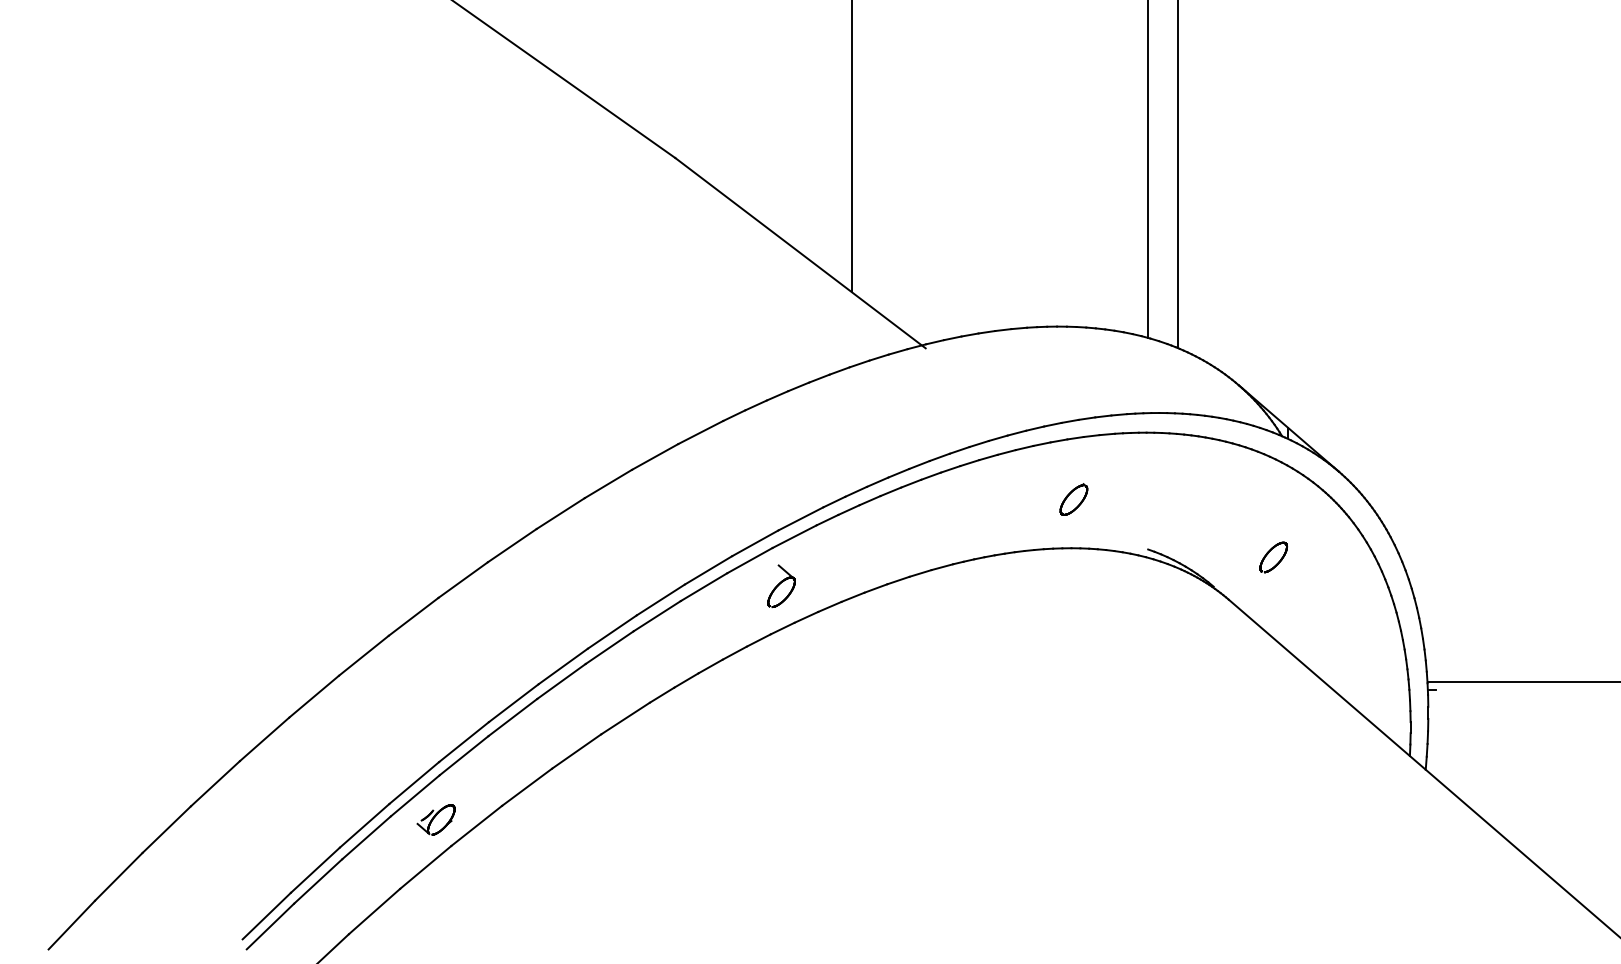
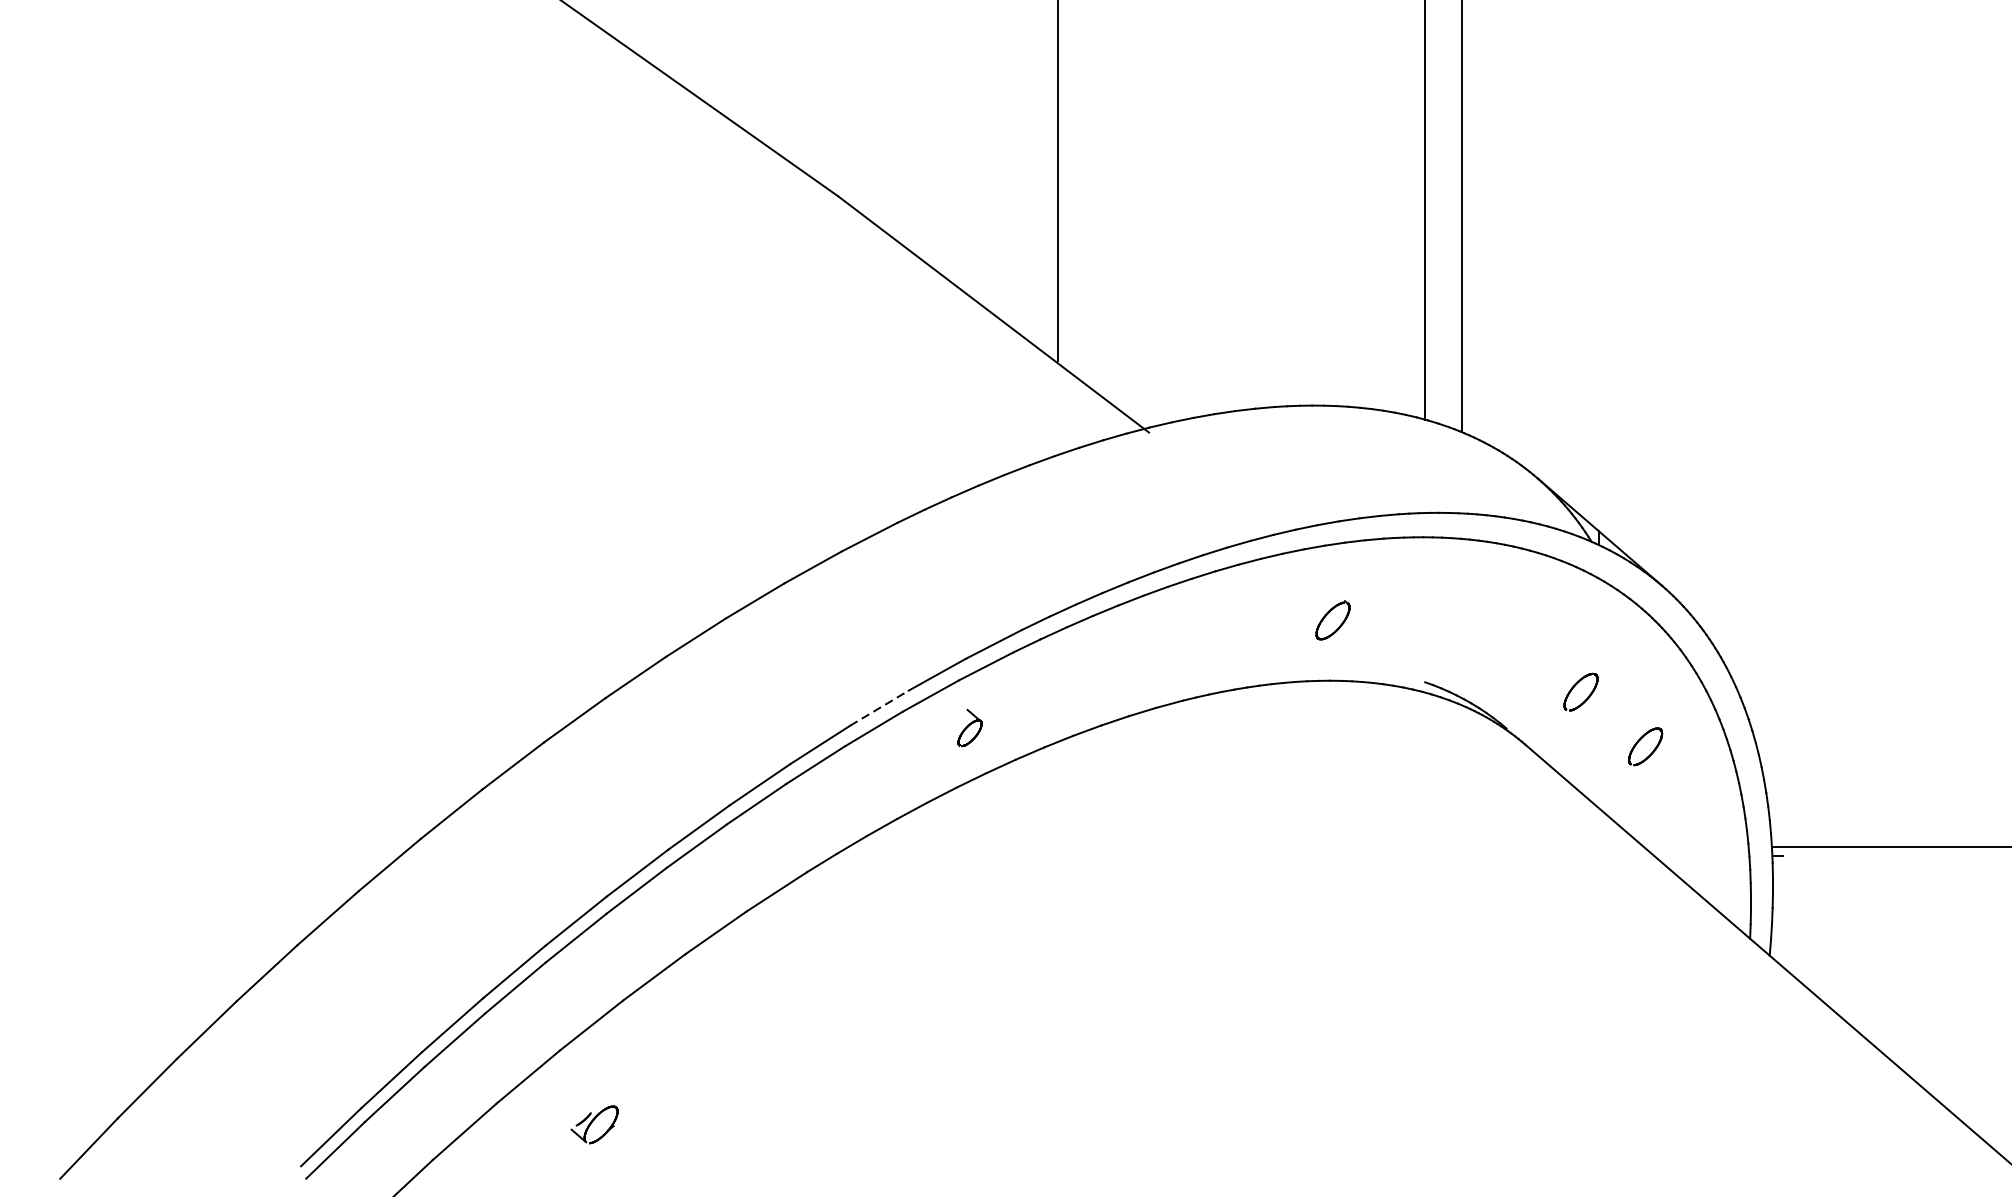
line: (708, 570) -> (879, 708), solid -> dashed
part: (781, 586) -> (969, 728), size x0.7
part: (1325, 601) -> (1645, 746), added
part: (435, 819) -> (593, 1124), moved

